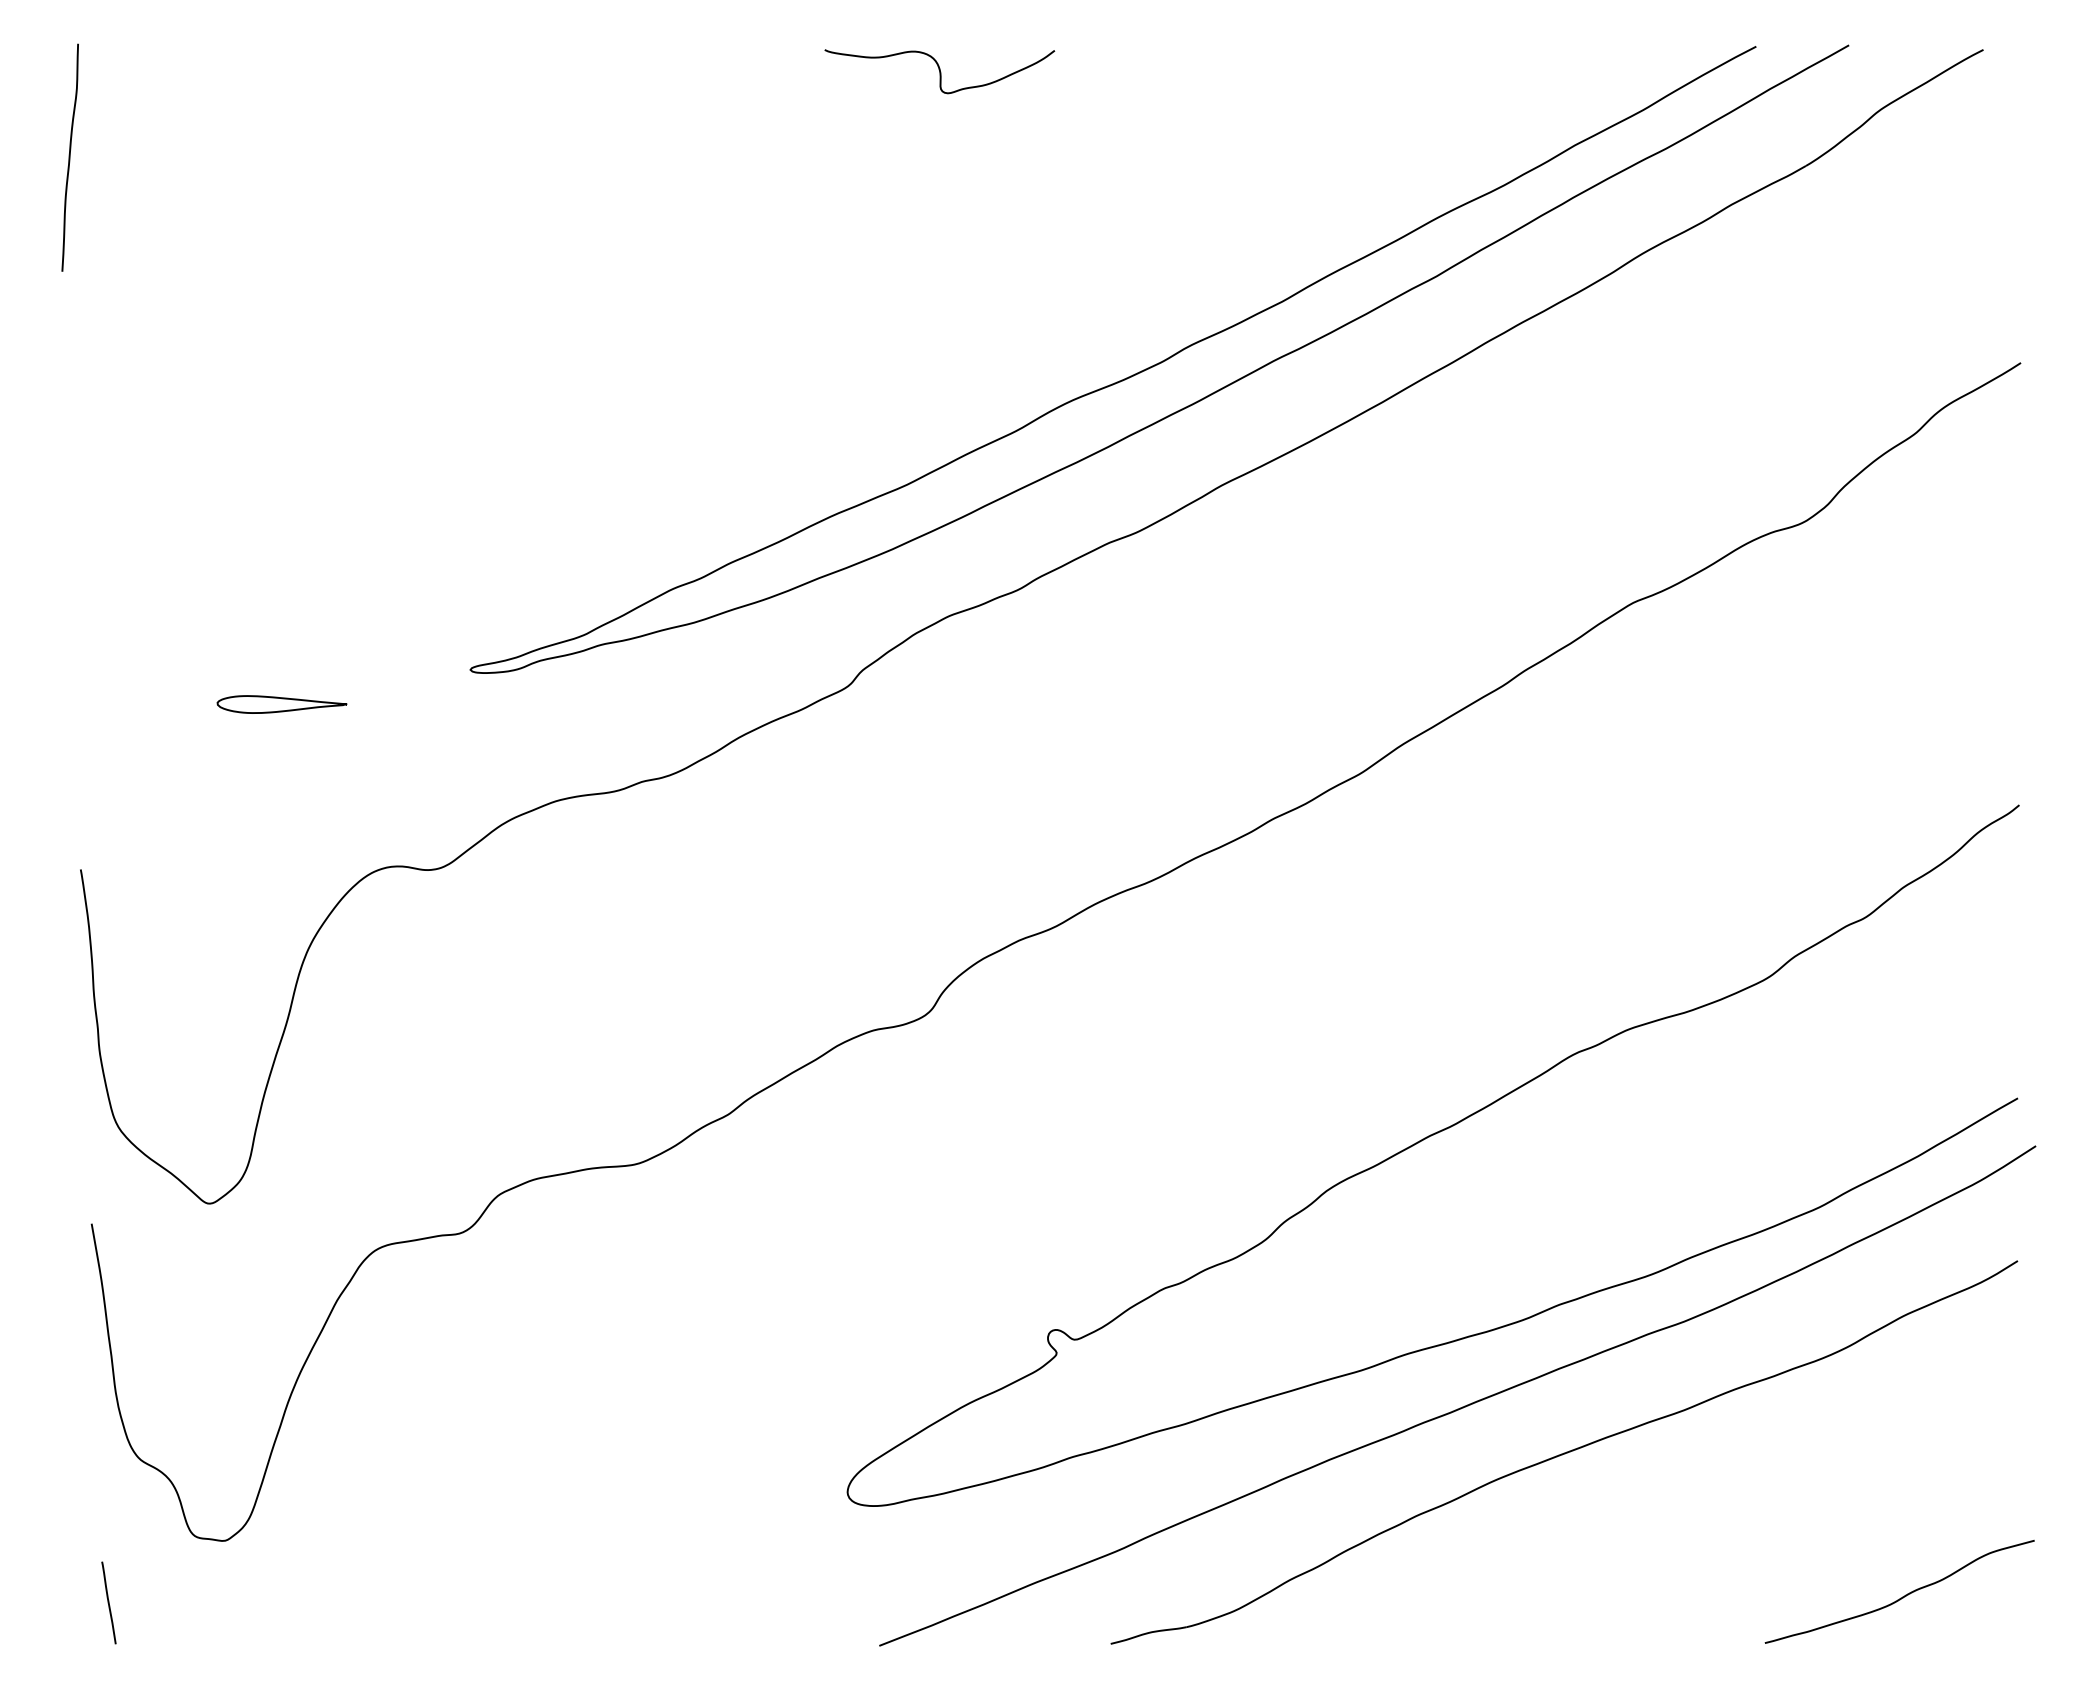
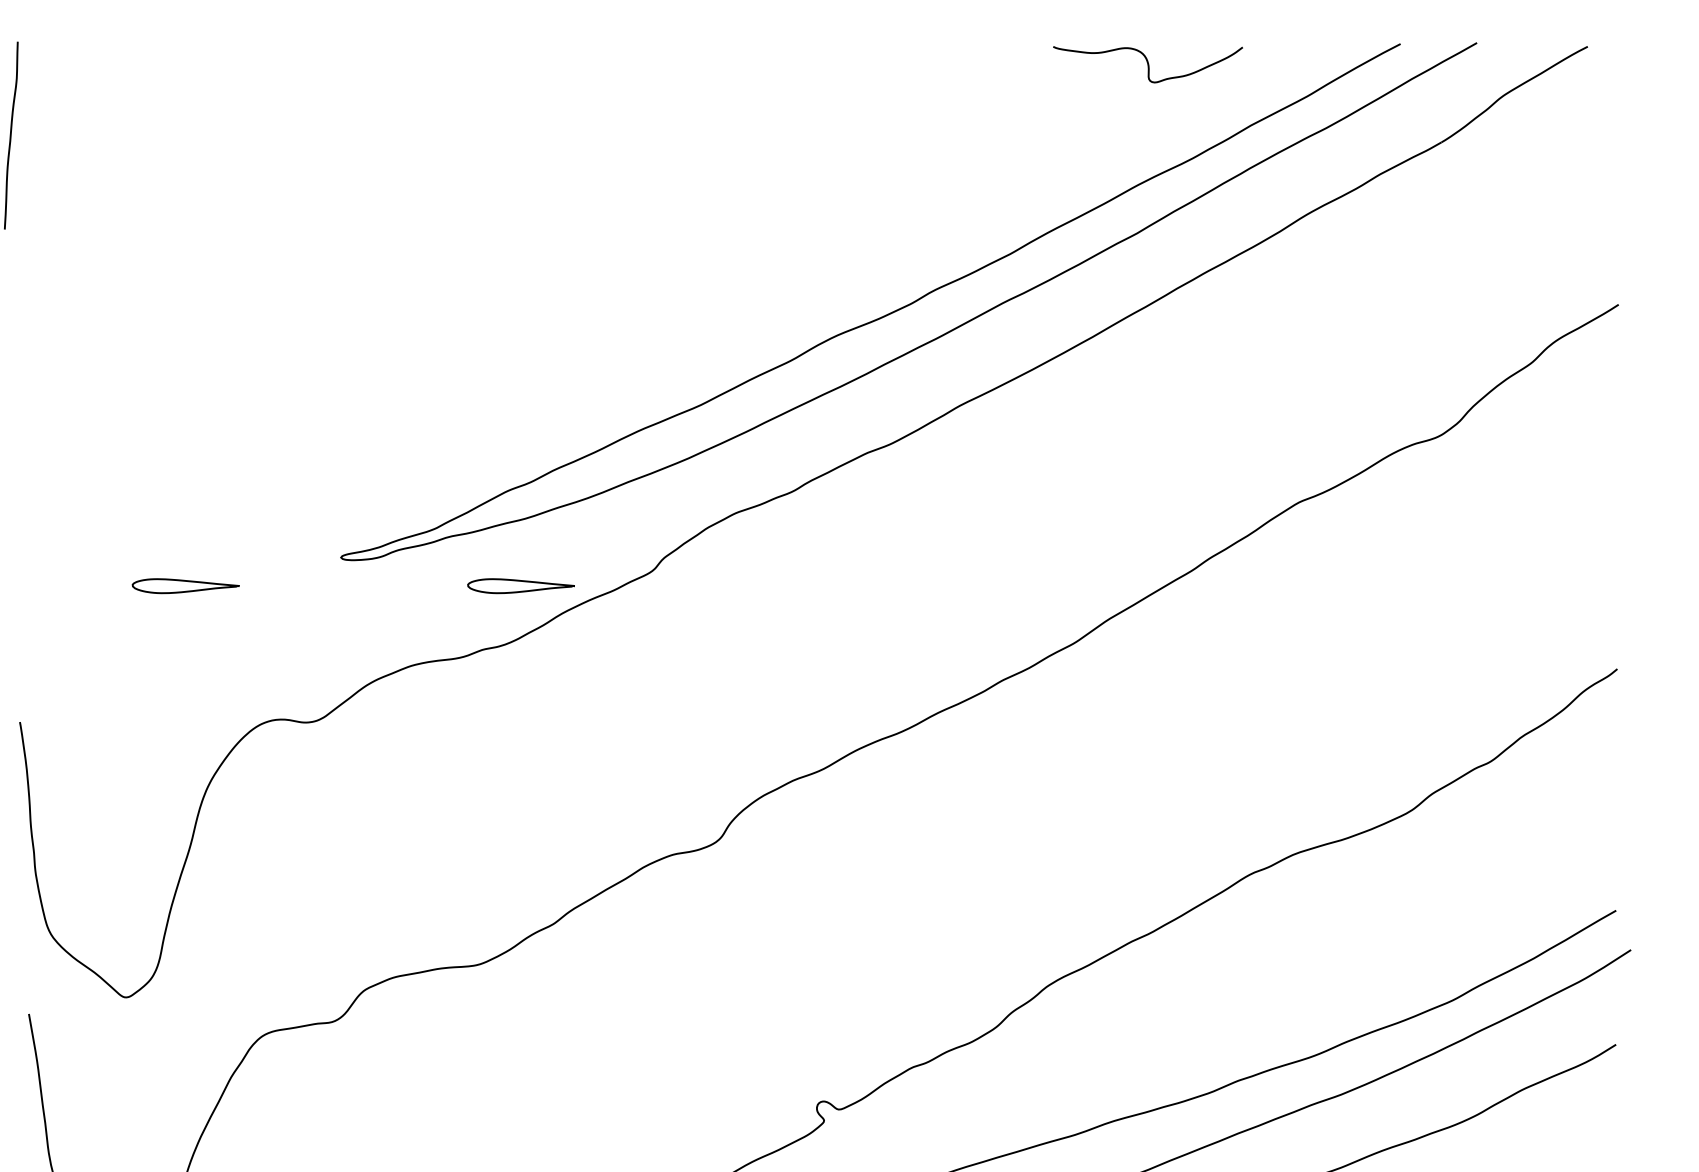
curve: (939, 71) -> (1147, 64), moved
part: (688, 704) -> (520, 586), added

